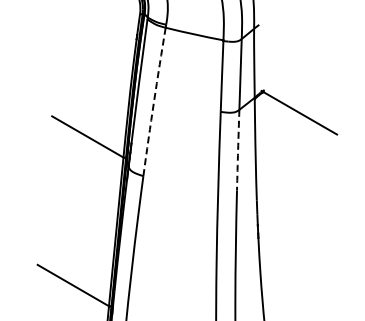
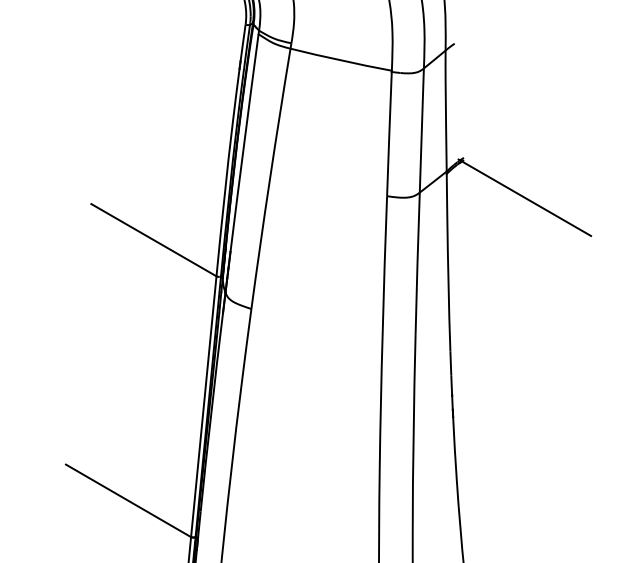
arc: (154, 101) -> (270, 178), dashed -> solid
arc: (238, 150) -> (418, 263), dashed -> solid

